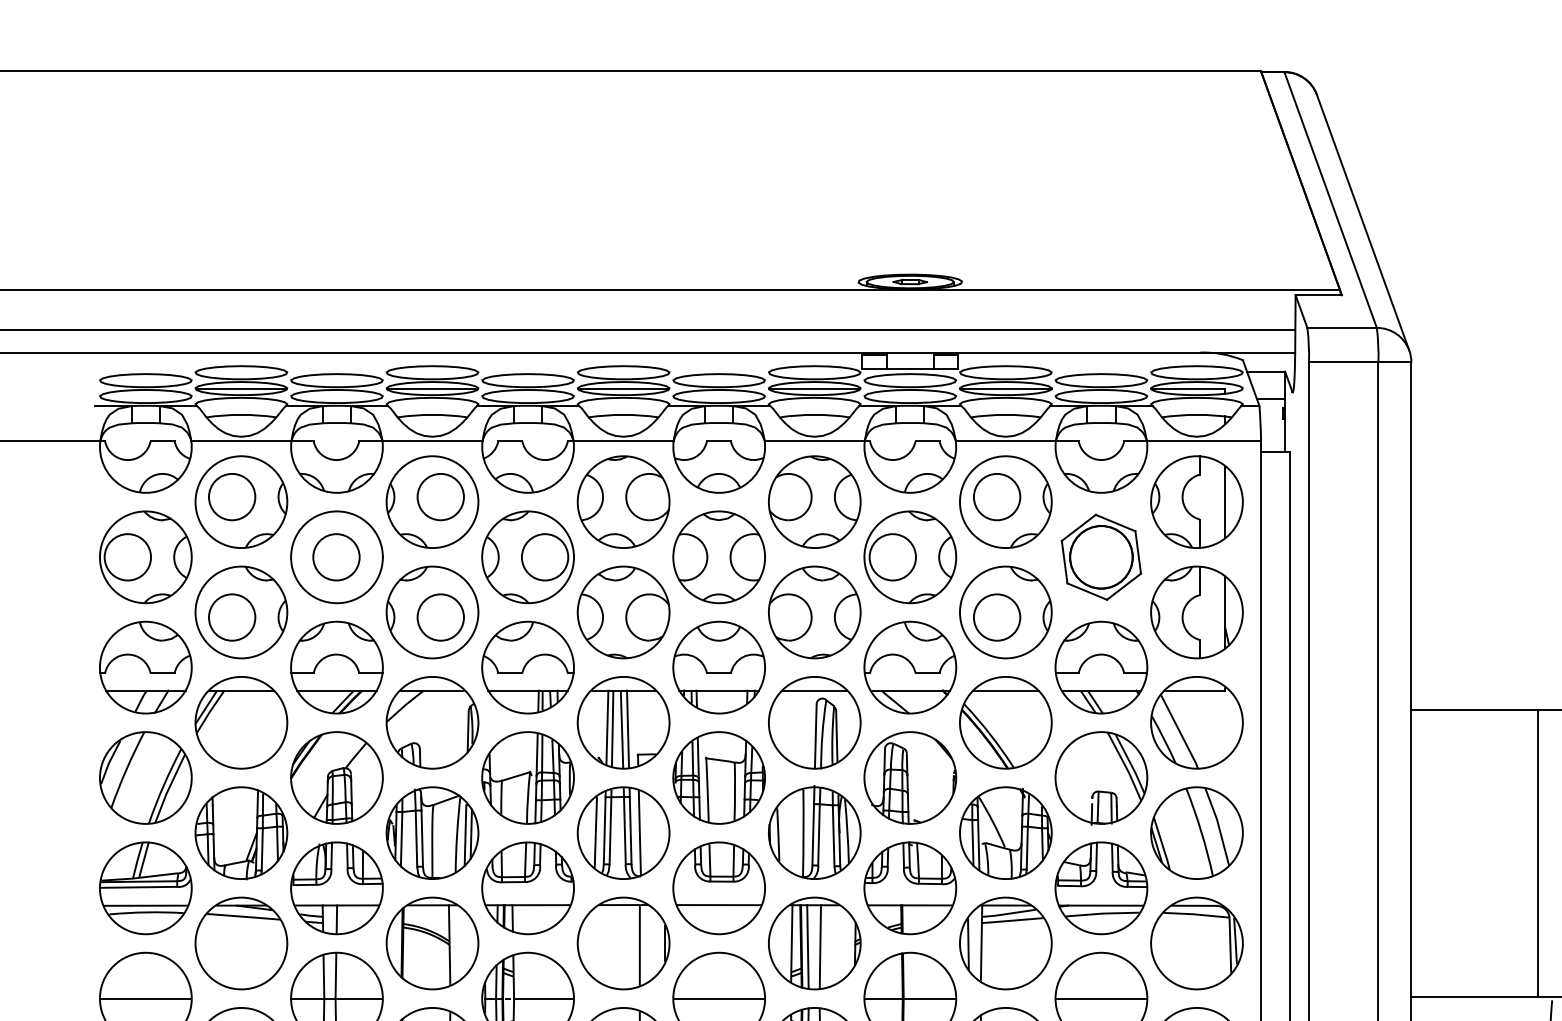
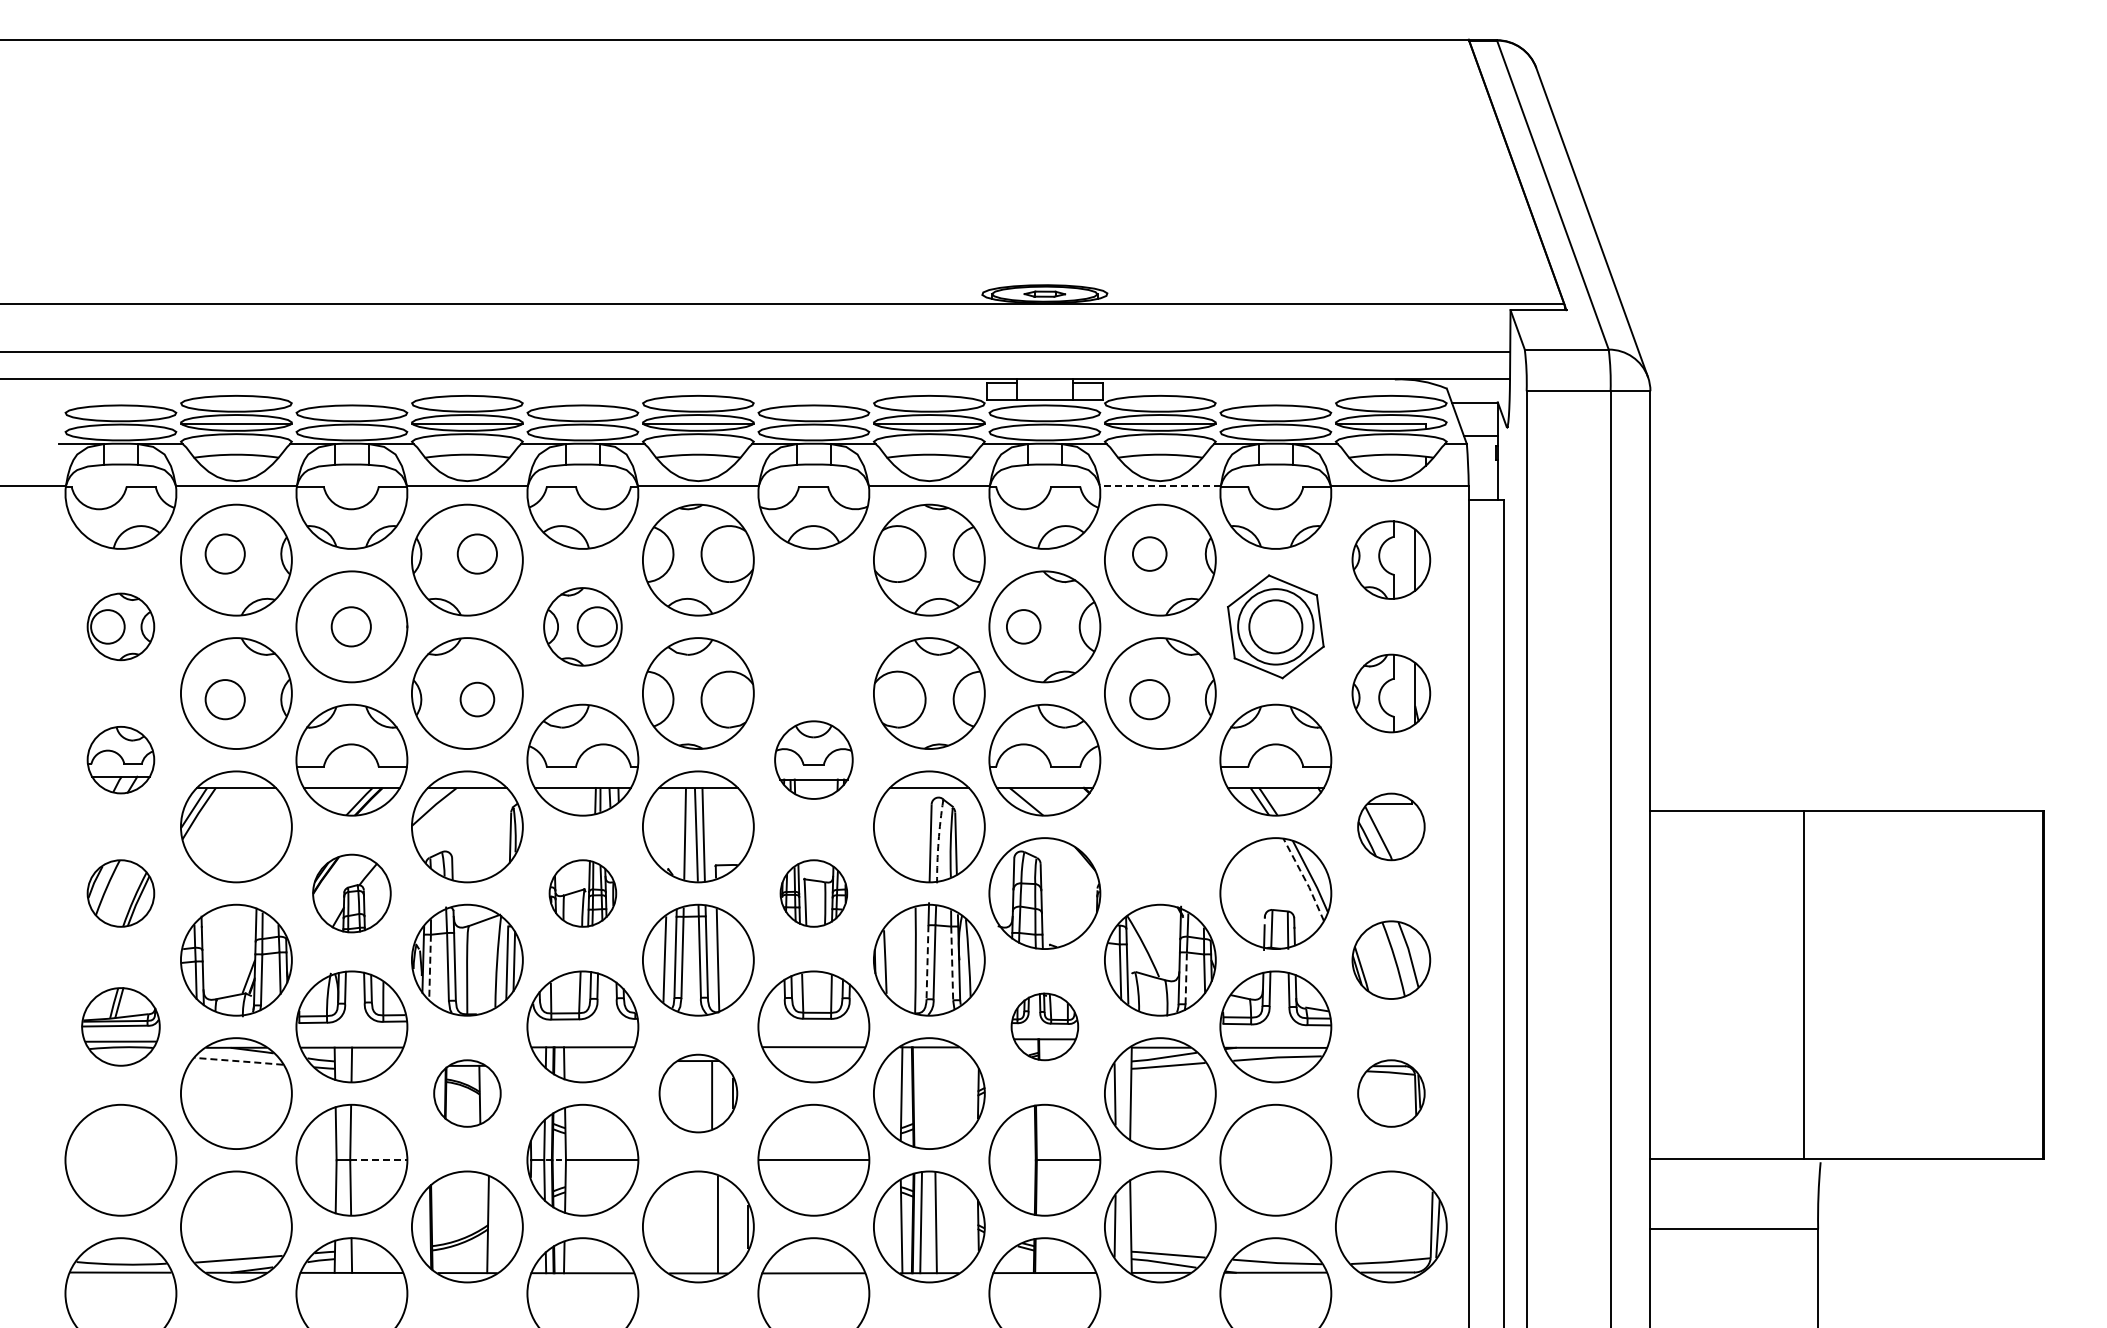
line: (1005, 440) -> (1160, 485), solid -> dashed
circle: (232, 497) -> (225, 554), size x0.7
circle: (440, 497) -> (477, 554), size x0.7
circle: (996, 497) -> (1149, 554), size x0.6
part: (1197, 501) -> (1391, 559), size x0.7
part: (145, 557) -> (120, 626), size x0.6
circle: (336, 557) -> (351, 626), size x0.7
part: (527, 557) -> (582, 626), size x0.7
part: (718, 557) -> (813, 626), removed
circle: (892, 557) -> (1023, 626), size x0.6
circle: (1101, 557) -> (1275, 626), size x0.7
part: (1197, 612) -> (1391, 693), size x0.7
circle: (232, 617) -> (225, 699), size x0.7
circle: (440, 617) -> (477, 699), size x0.6
circle: (996, 617) -> (1149, 699), size x0.7
part: (145, 667) -> (120, 759), size x0.6
part: (718, 667) -> (813, 759), size x0.7
part: (1005, 722) -> (1160, 826), removed
part: (1197, 722) -> (1391, 826), size x0.6
line: (607, 727) -> (678, 832), removed
arc: (822, 734) -> (938, 841), solid -> dashed
line: (1125, 766) -> (1305, 879), solid -> dashed
part: (145, 777) -> (120, 893), size x0.6
part: (336, 777) -> (351, 893), size x0.7
part: (527, 777) -> (582, 893), size x0.6
part: (718, 777) -> (813, 893), size x0.6
part: (1197, 832) -> (1391, 959), size x0.7
line: (813, 835) -> (927, 962), solid -> dashed
line: (833, 835) -> (952, 963), solid -> dashed
line: (401, 839) -> (430, 967), solid -> dashed
line: (1027, 848) -> (1186, 978), solid -> dashed
part: (145, 887) -> (120, 1026), size x0.7
part: (910, 887) -> (1044, 1026), size x0.6
line: (243, 916) -> (239, 1061), solid -> dashed
part: (432, 943) -> (467, 1093), size x0.6
part: (623, 943) -> (698, 1093), size x0.7
part: (1197, 943) -> (1391, 1093), size x0.6
line: (808, 946) -> (921, 1097), removed
line: (819, 946) -> (935, 1097), removed
line: (145, 998) -> (120, 1160), removed
line: (306, 998) -> (315, 1160), removed
line: (358, 998) -> (378, 1160), solid -> dashed
line: (882, 998) -> (1011, 1160), removed
line: (1101, 998) -> (1275, 1160), removed

